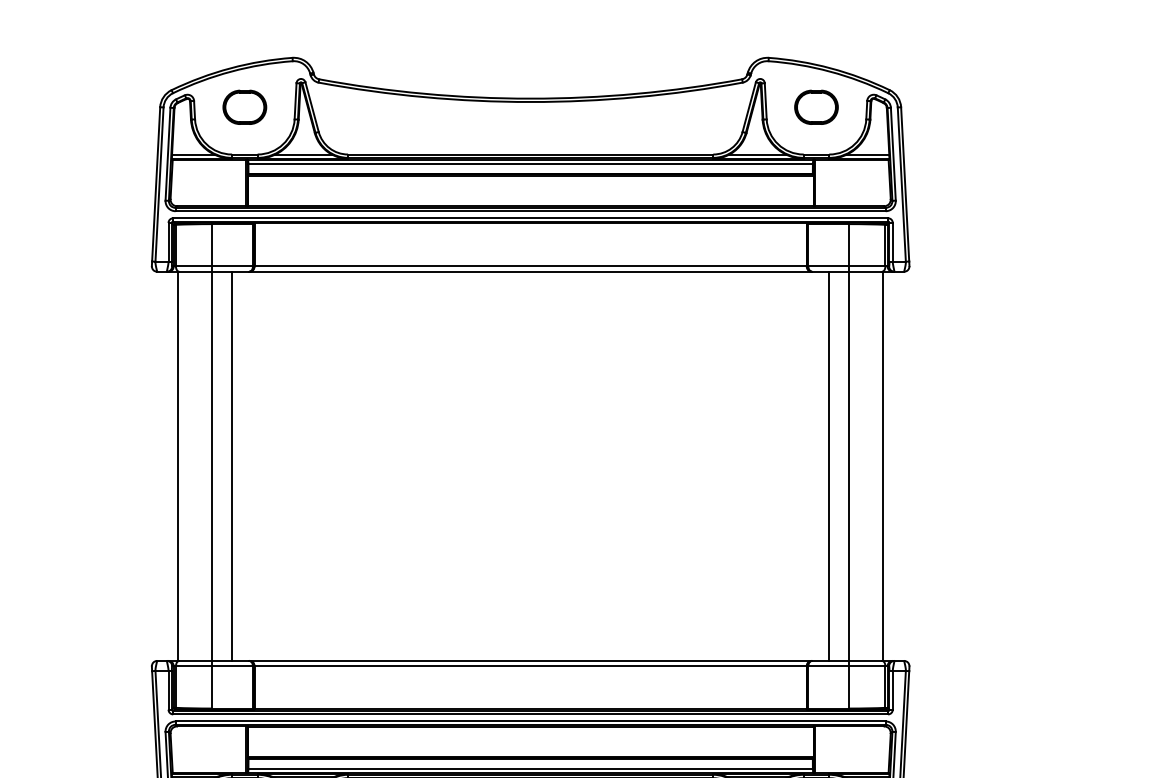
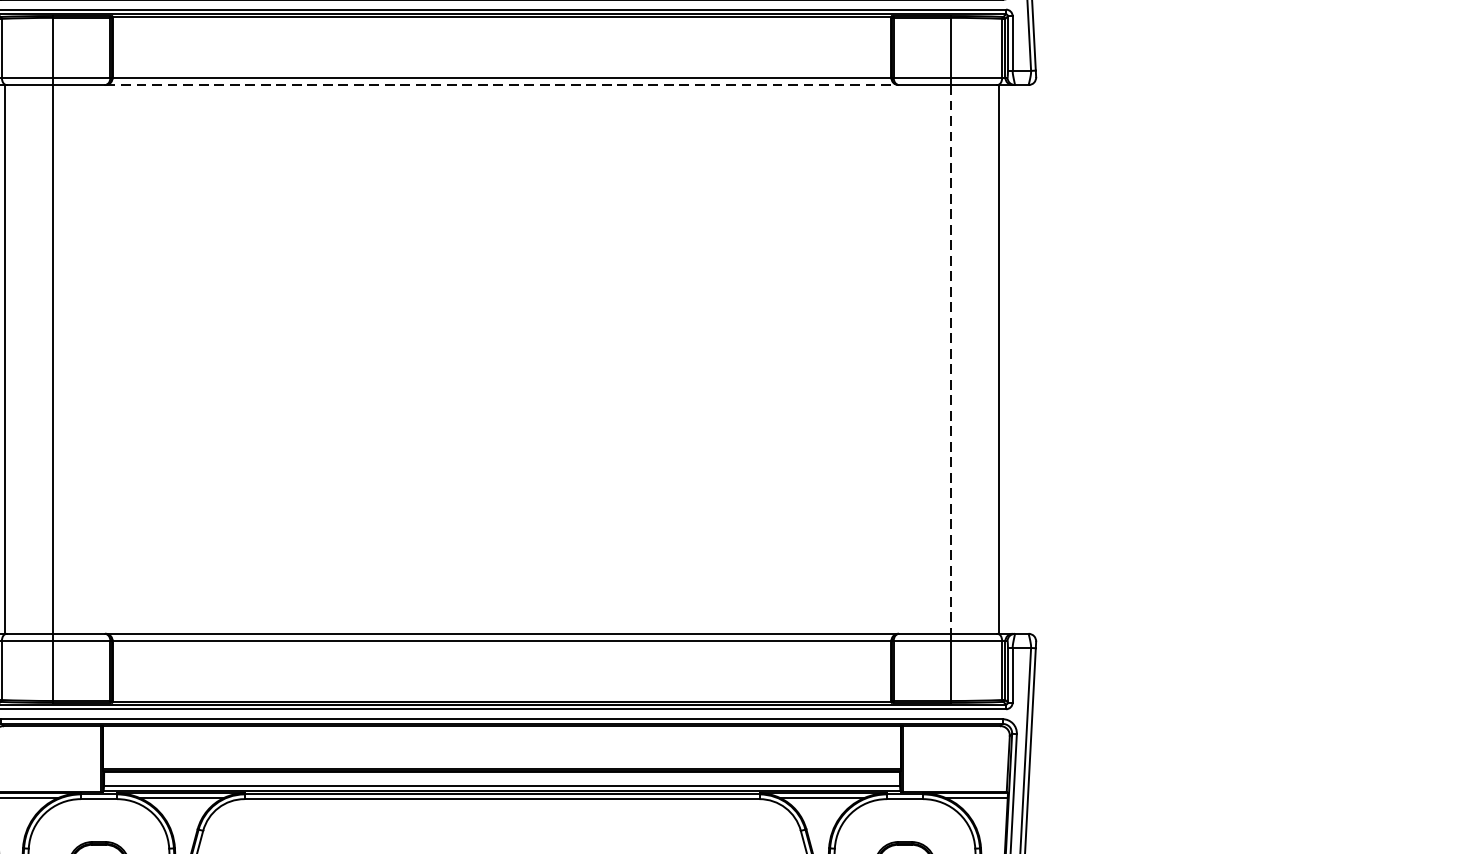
line: (531, 271) -> (503, 84), solid -> dashed
line: (232, 465) -> (81, 358), removed
line: (829, 465) -> (923, 358), removed
line: (849, 466) -> (951, 359), solid -> dashed

